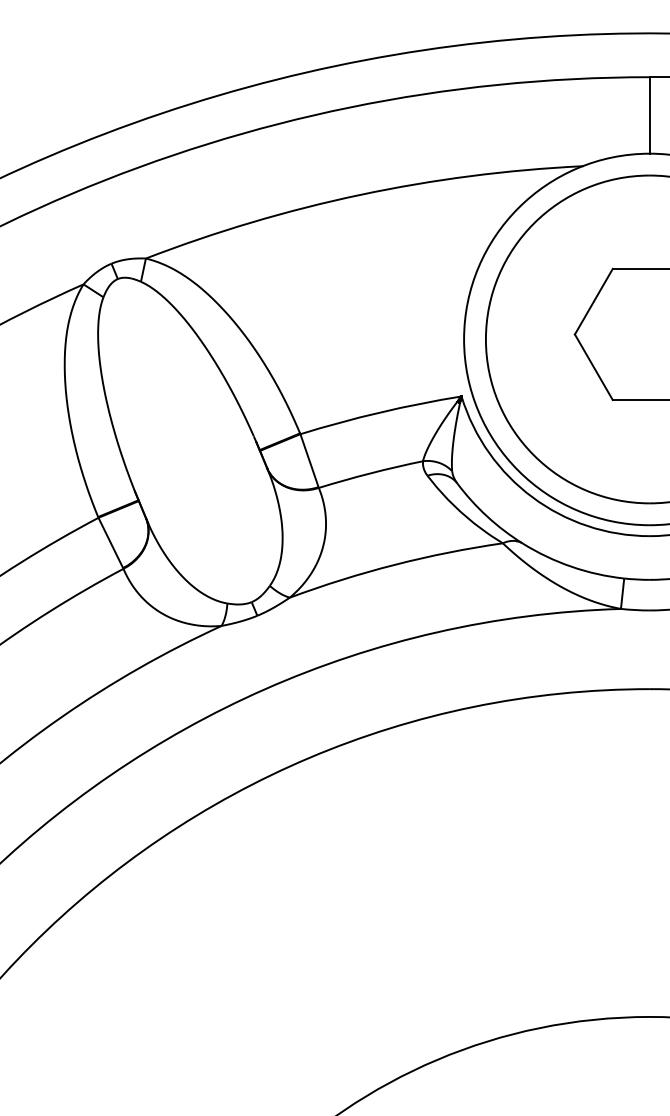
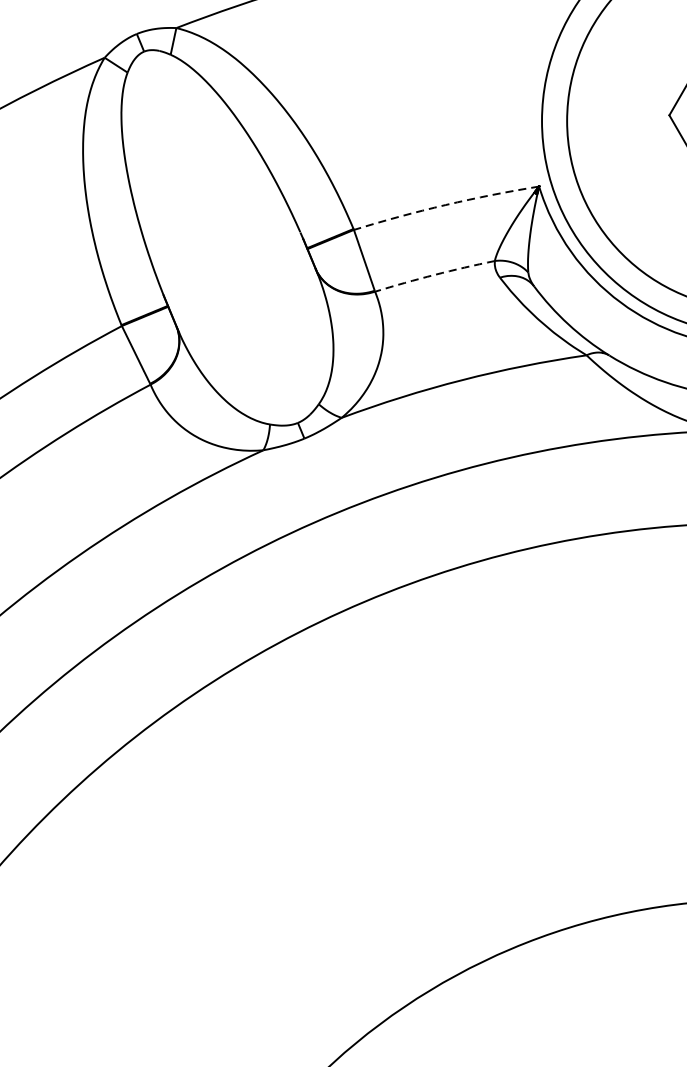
arc: (380, 412) -> (445, 205), solid -> dashed
arc: (370, 473) -> (434, 275), solid -> dashed

